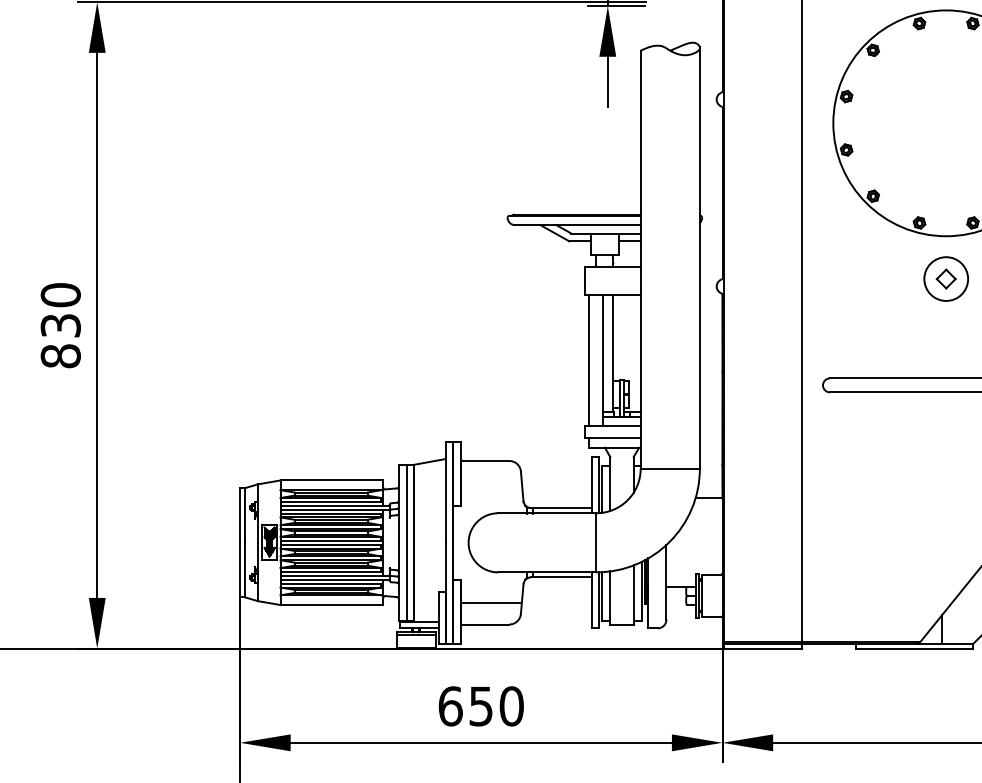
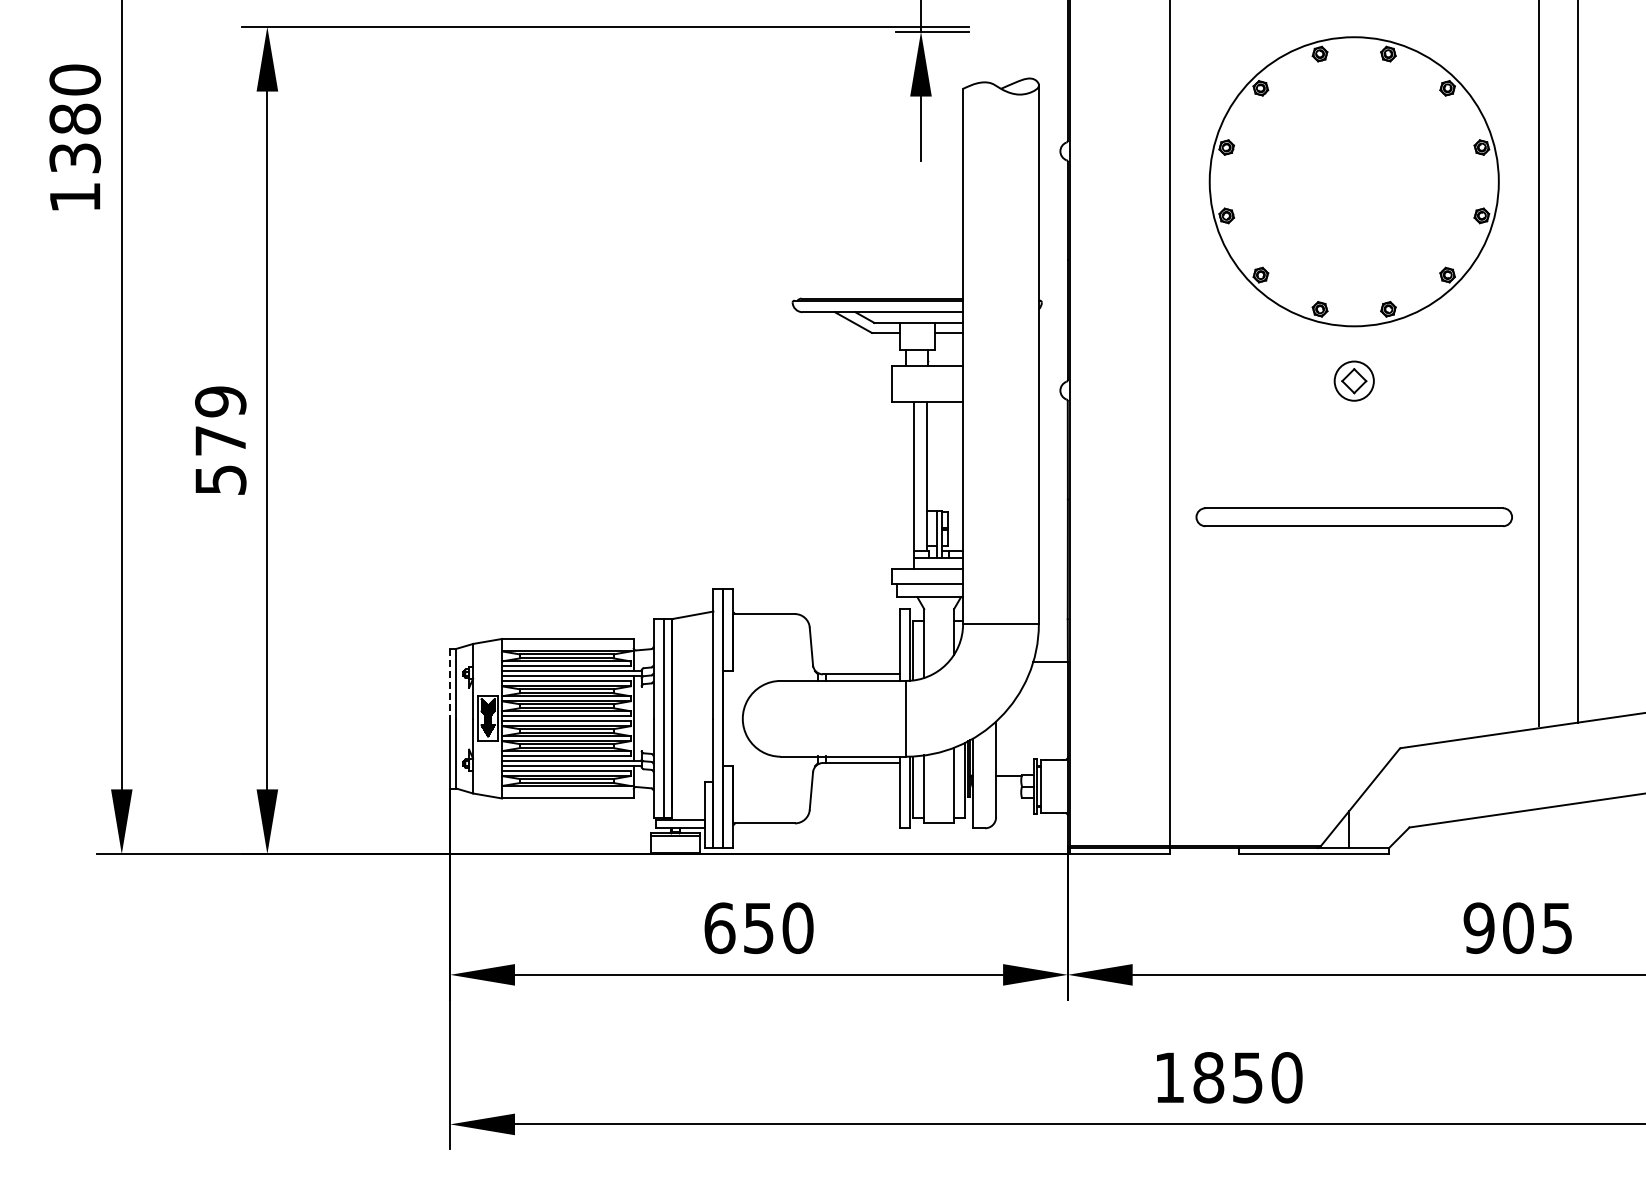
circle: (946, 279) -> (1354, 381), size x0.7
text: (60, 325) -> (220, 440), 830 -> 579
line: (588, 360) -> (896, 485), removed
line: (240, 515) -> (450, 683), solid -> dashed
line: (490, 603) -> (770, 796), removed

